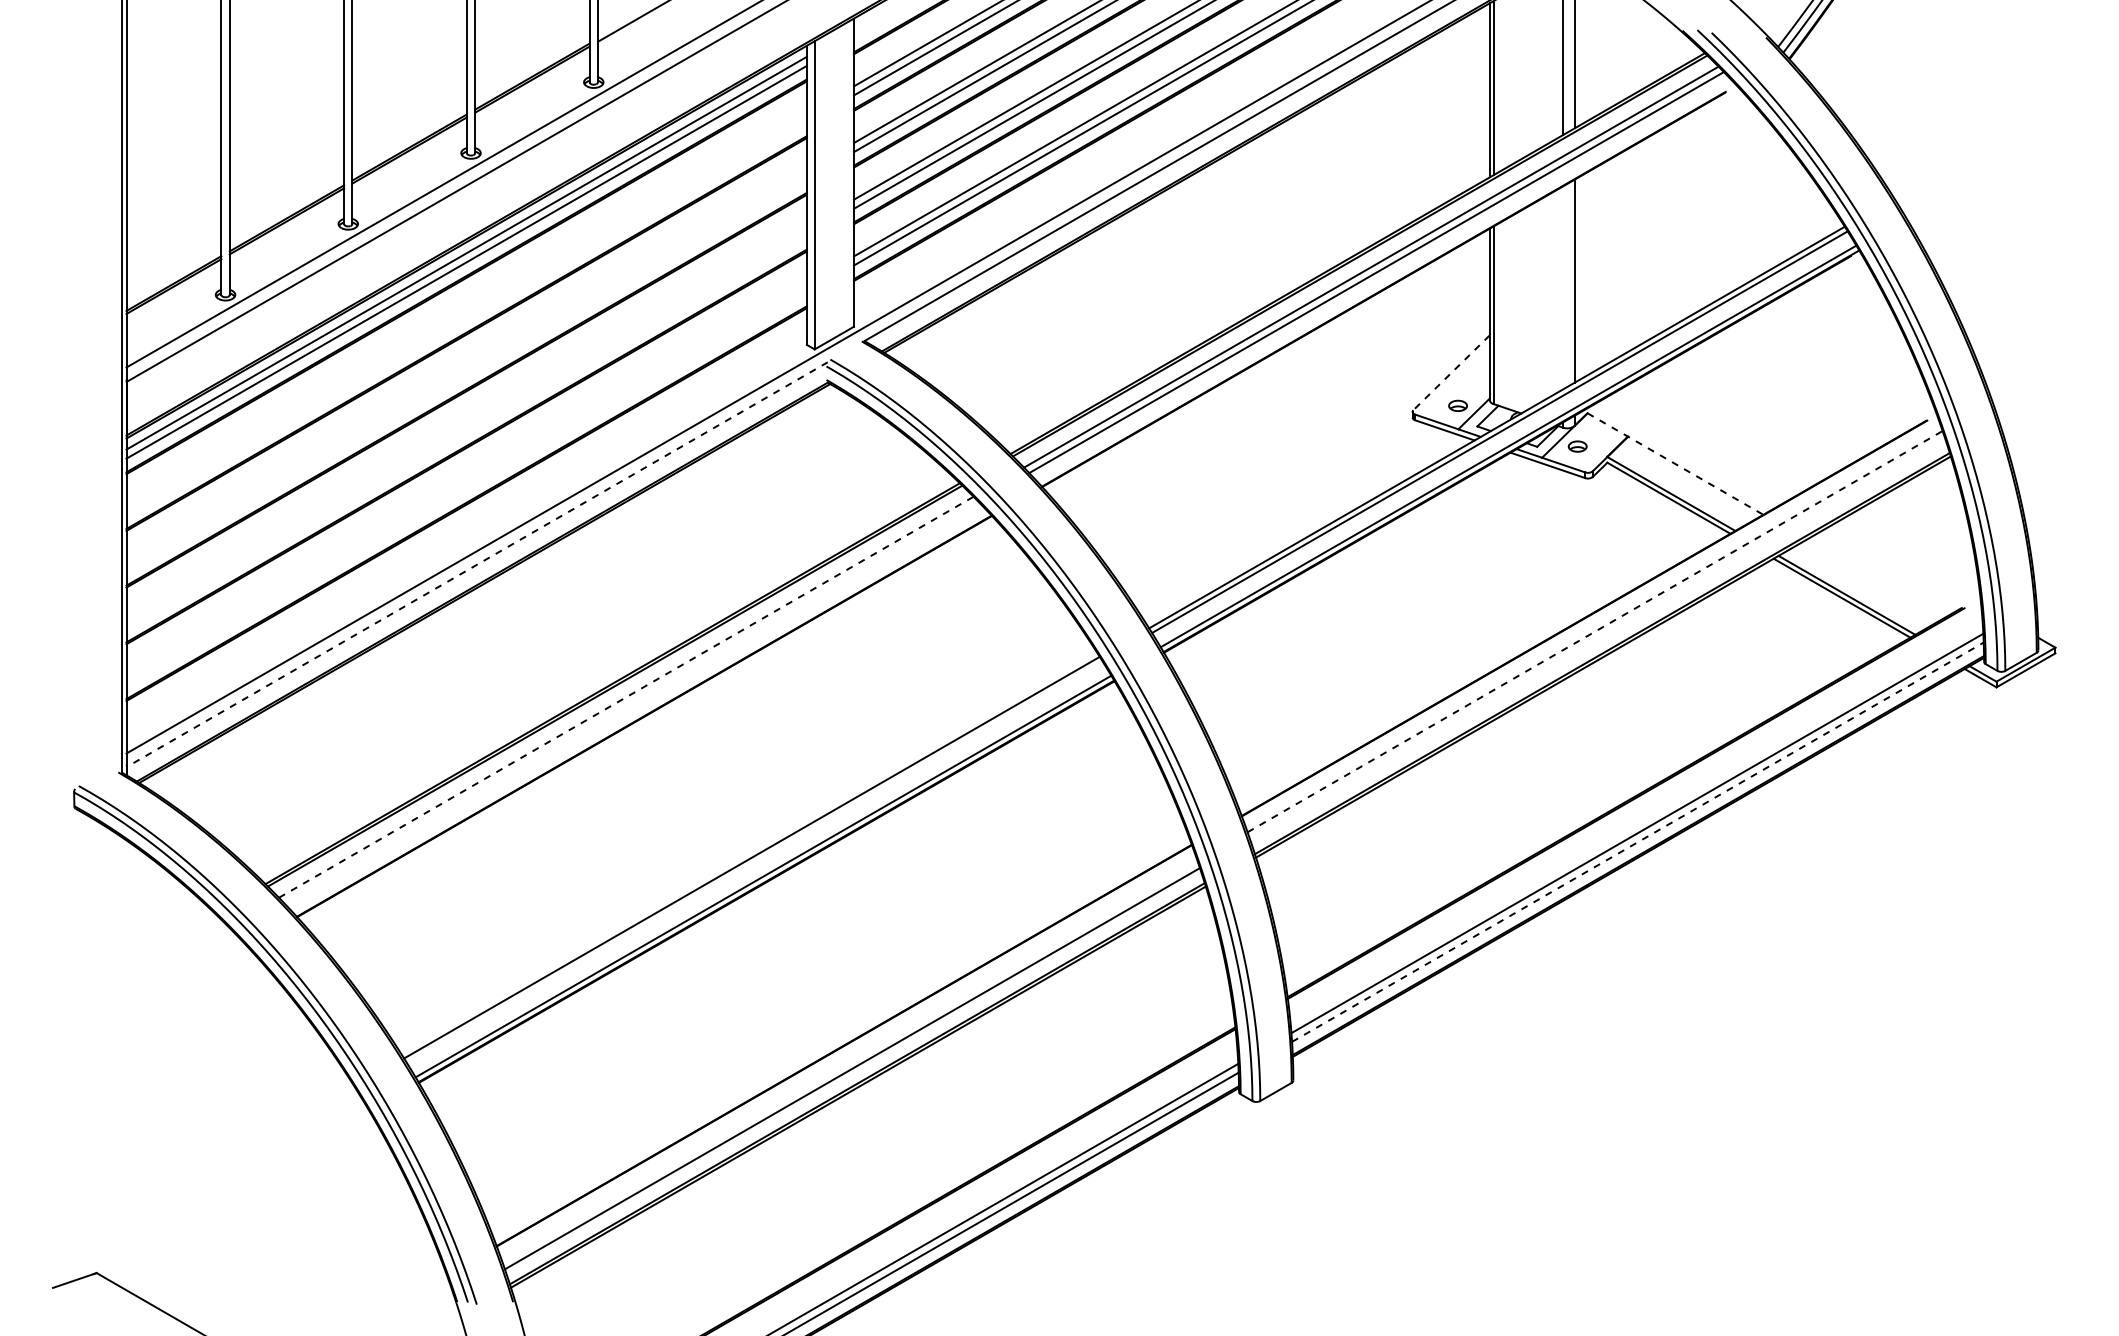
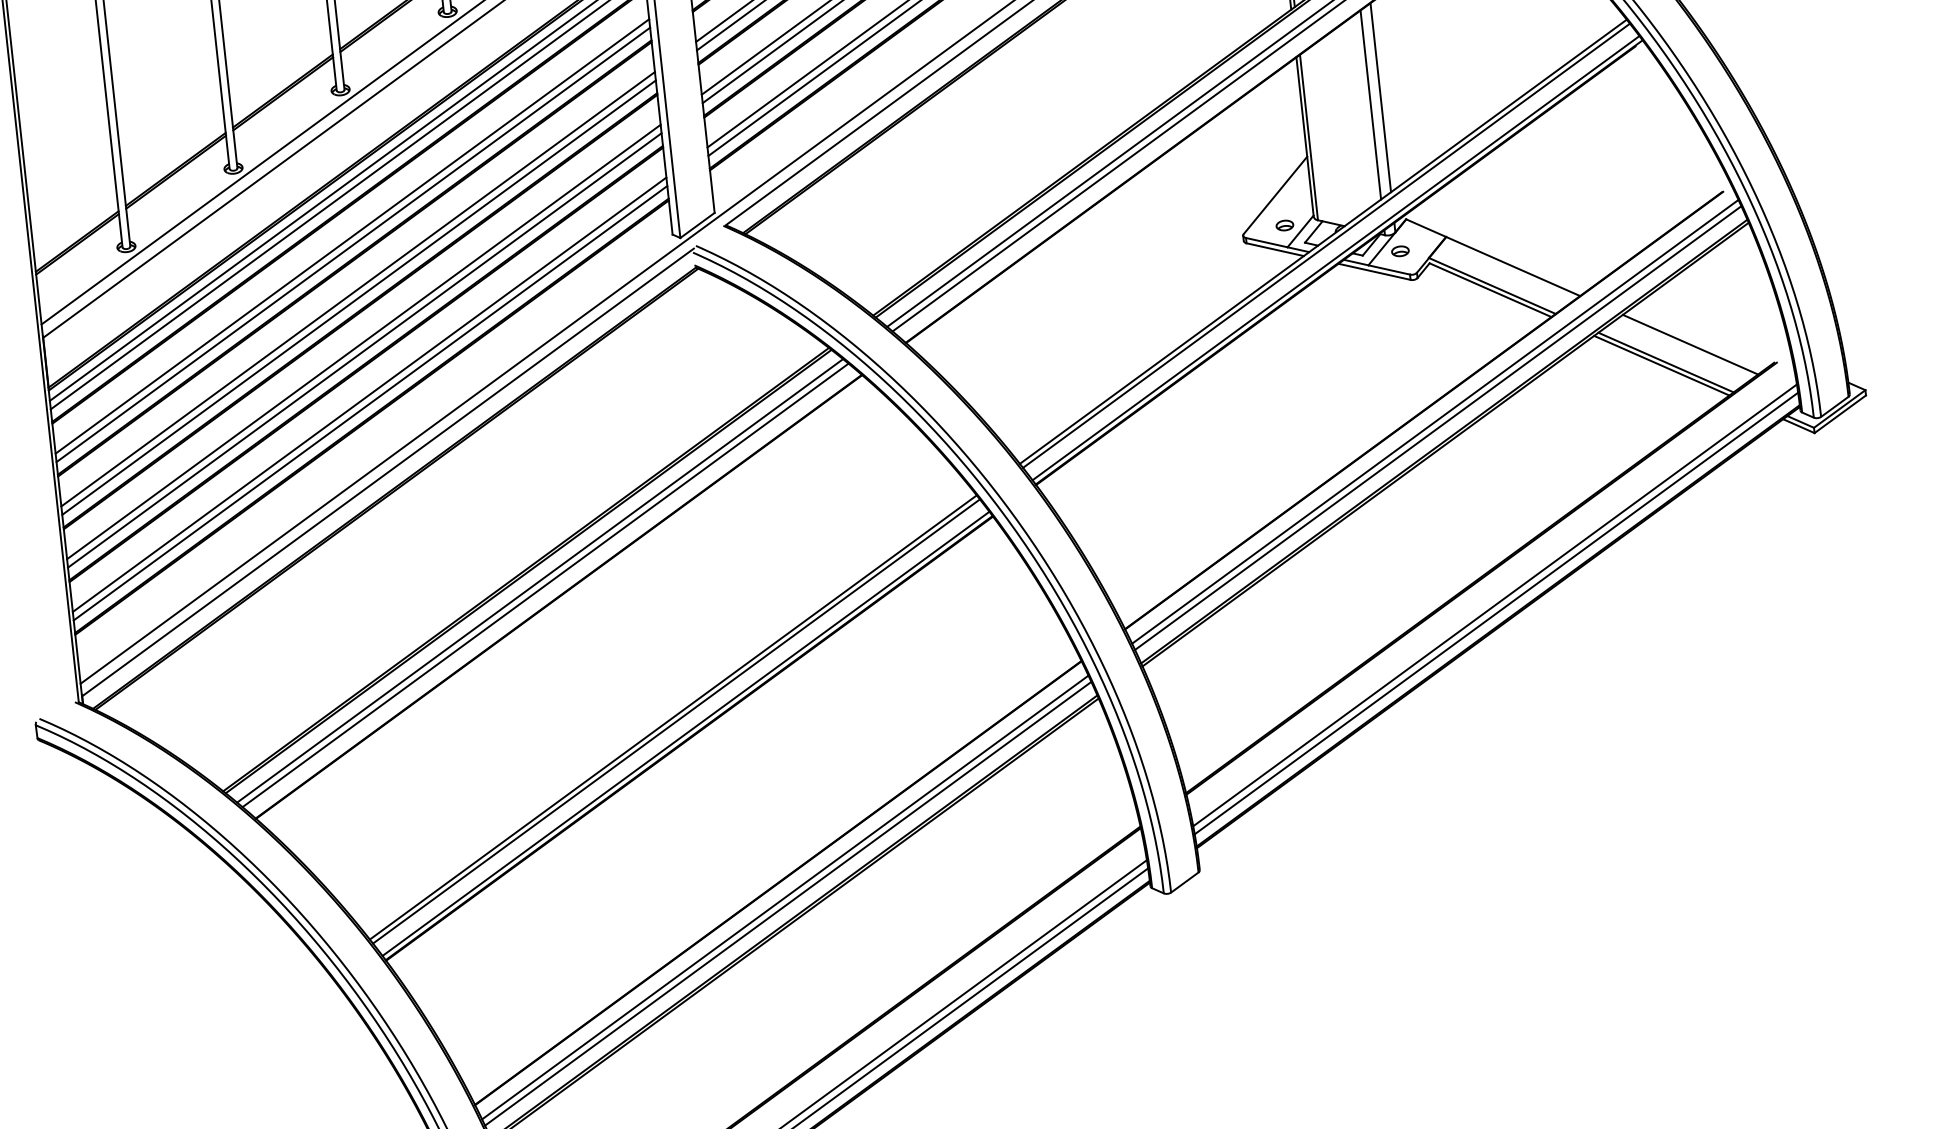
line: (1563, 287) -> (1371, 104), added
line: (466, 309) -> (352, 236), added
line: (466, 318) -> (353, 244), added
line: (466, 366) -> (357, 289), added
line: (1451, 373) -> (1275, 196), dashed -> solid
line: (466, 375) -> (358, 297), added
line: (466, 422) -> (363, 341), added
line: (466, 432) -> (364, 350), added
line: (1675, 464) -> (1493, 258), dashed -> solid
line: (466, 479) -> (369, 394), added
line: (466, 488) -> (370, 402), added
line: (477, 564) -> (388, 472), dashed -> solid
line: (1874, 578) -> (1690, 344), added
line: (1595, 631) -> (1435, 421), dashed -> solid
line: (1596, 638) -> (1437, 428), added
line: (626, 697) -> (540, 581), dashed -> solid
line: (631, 702) -> (545, 585), added
line: (1638, 841) -> (1496, 612), dashed -> solid
line: (754, 862) -> (676, 721), added
line: (849, 1061) -> (784, 897), added

